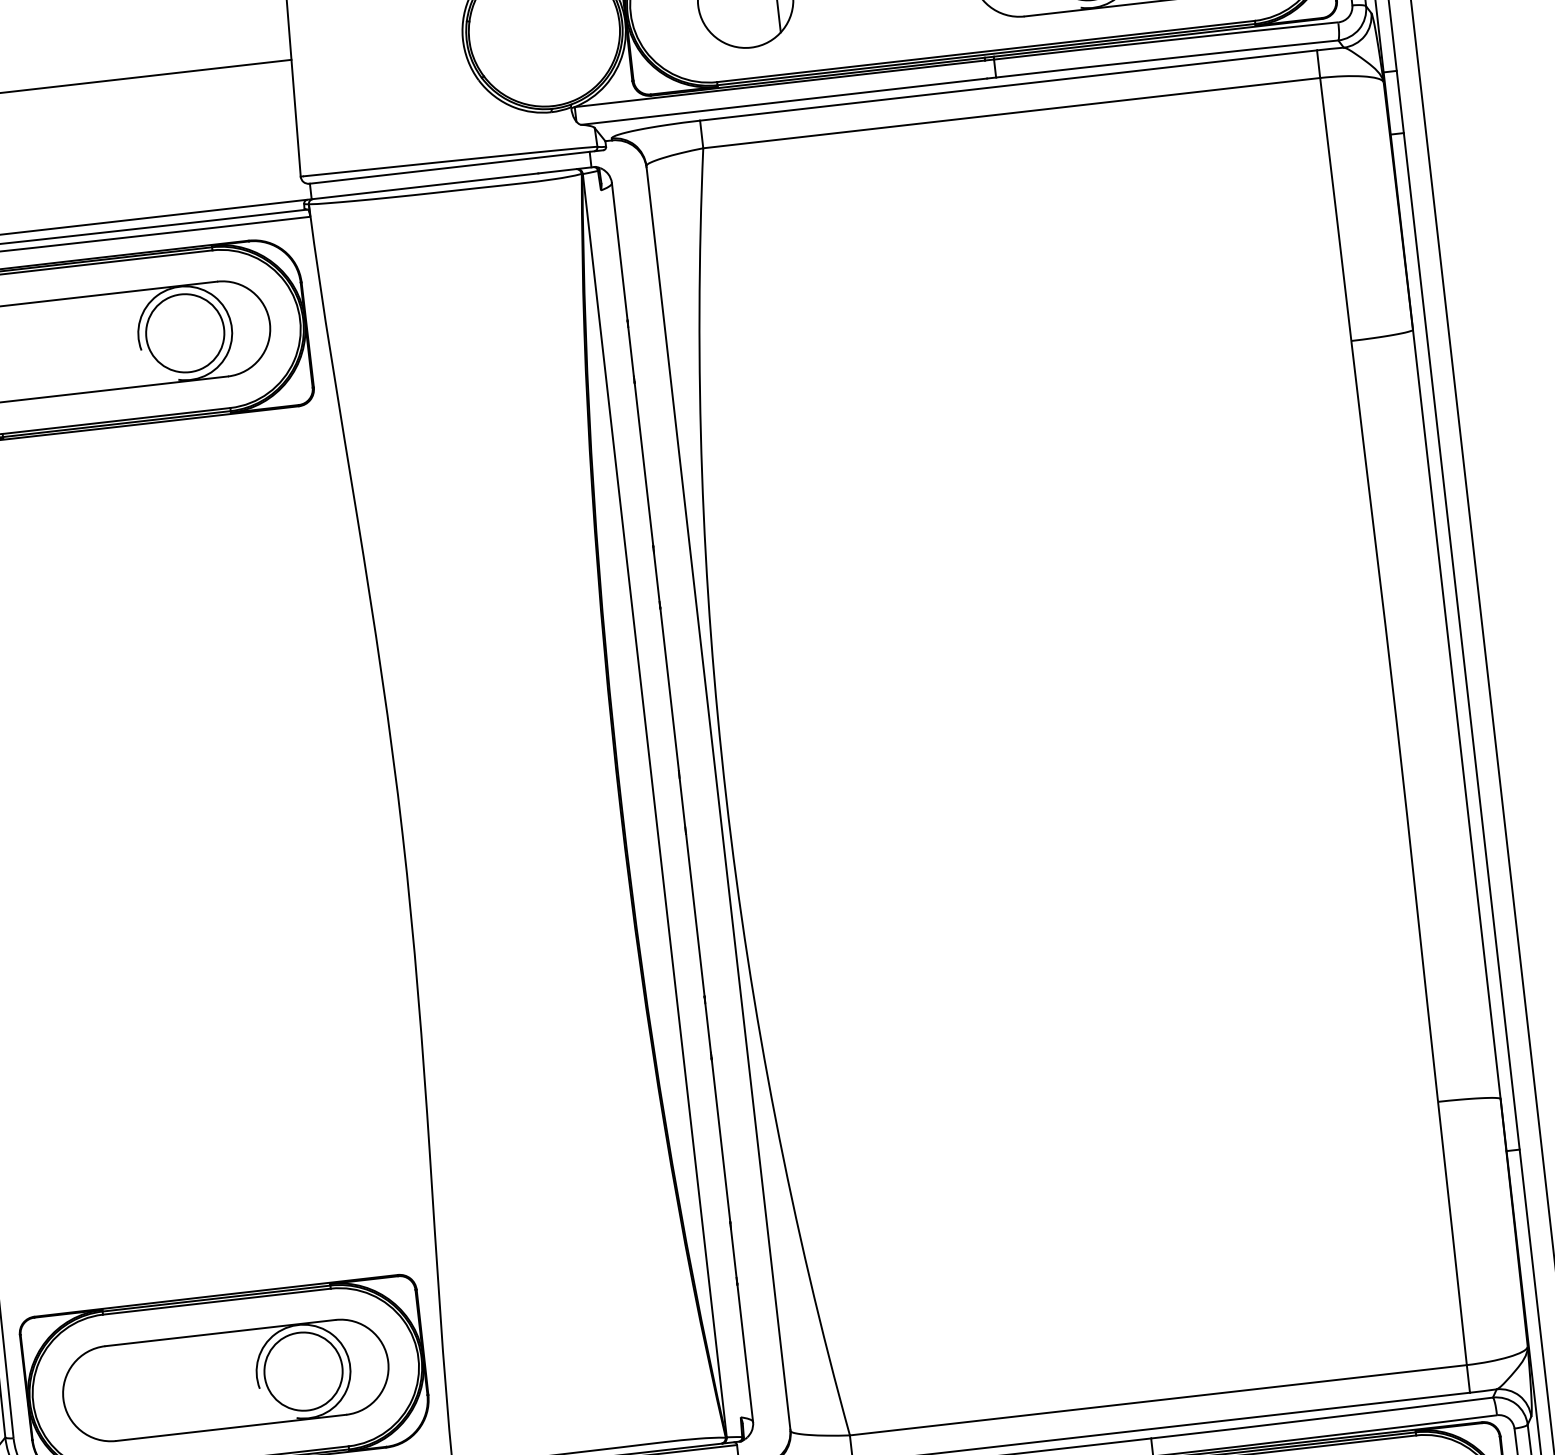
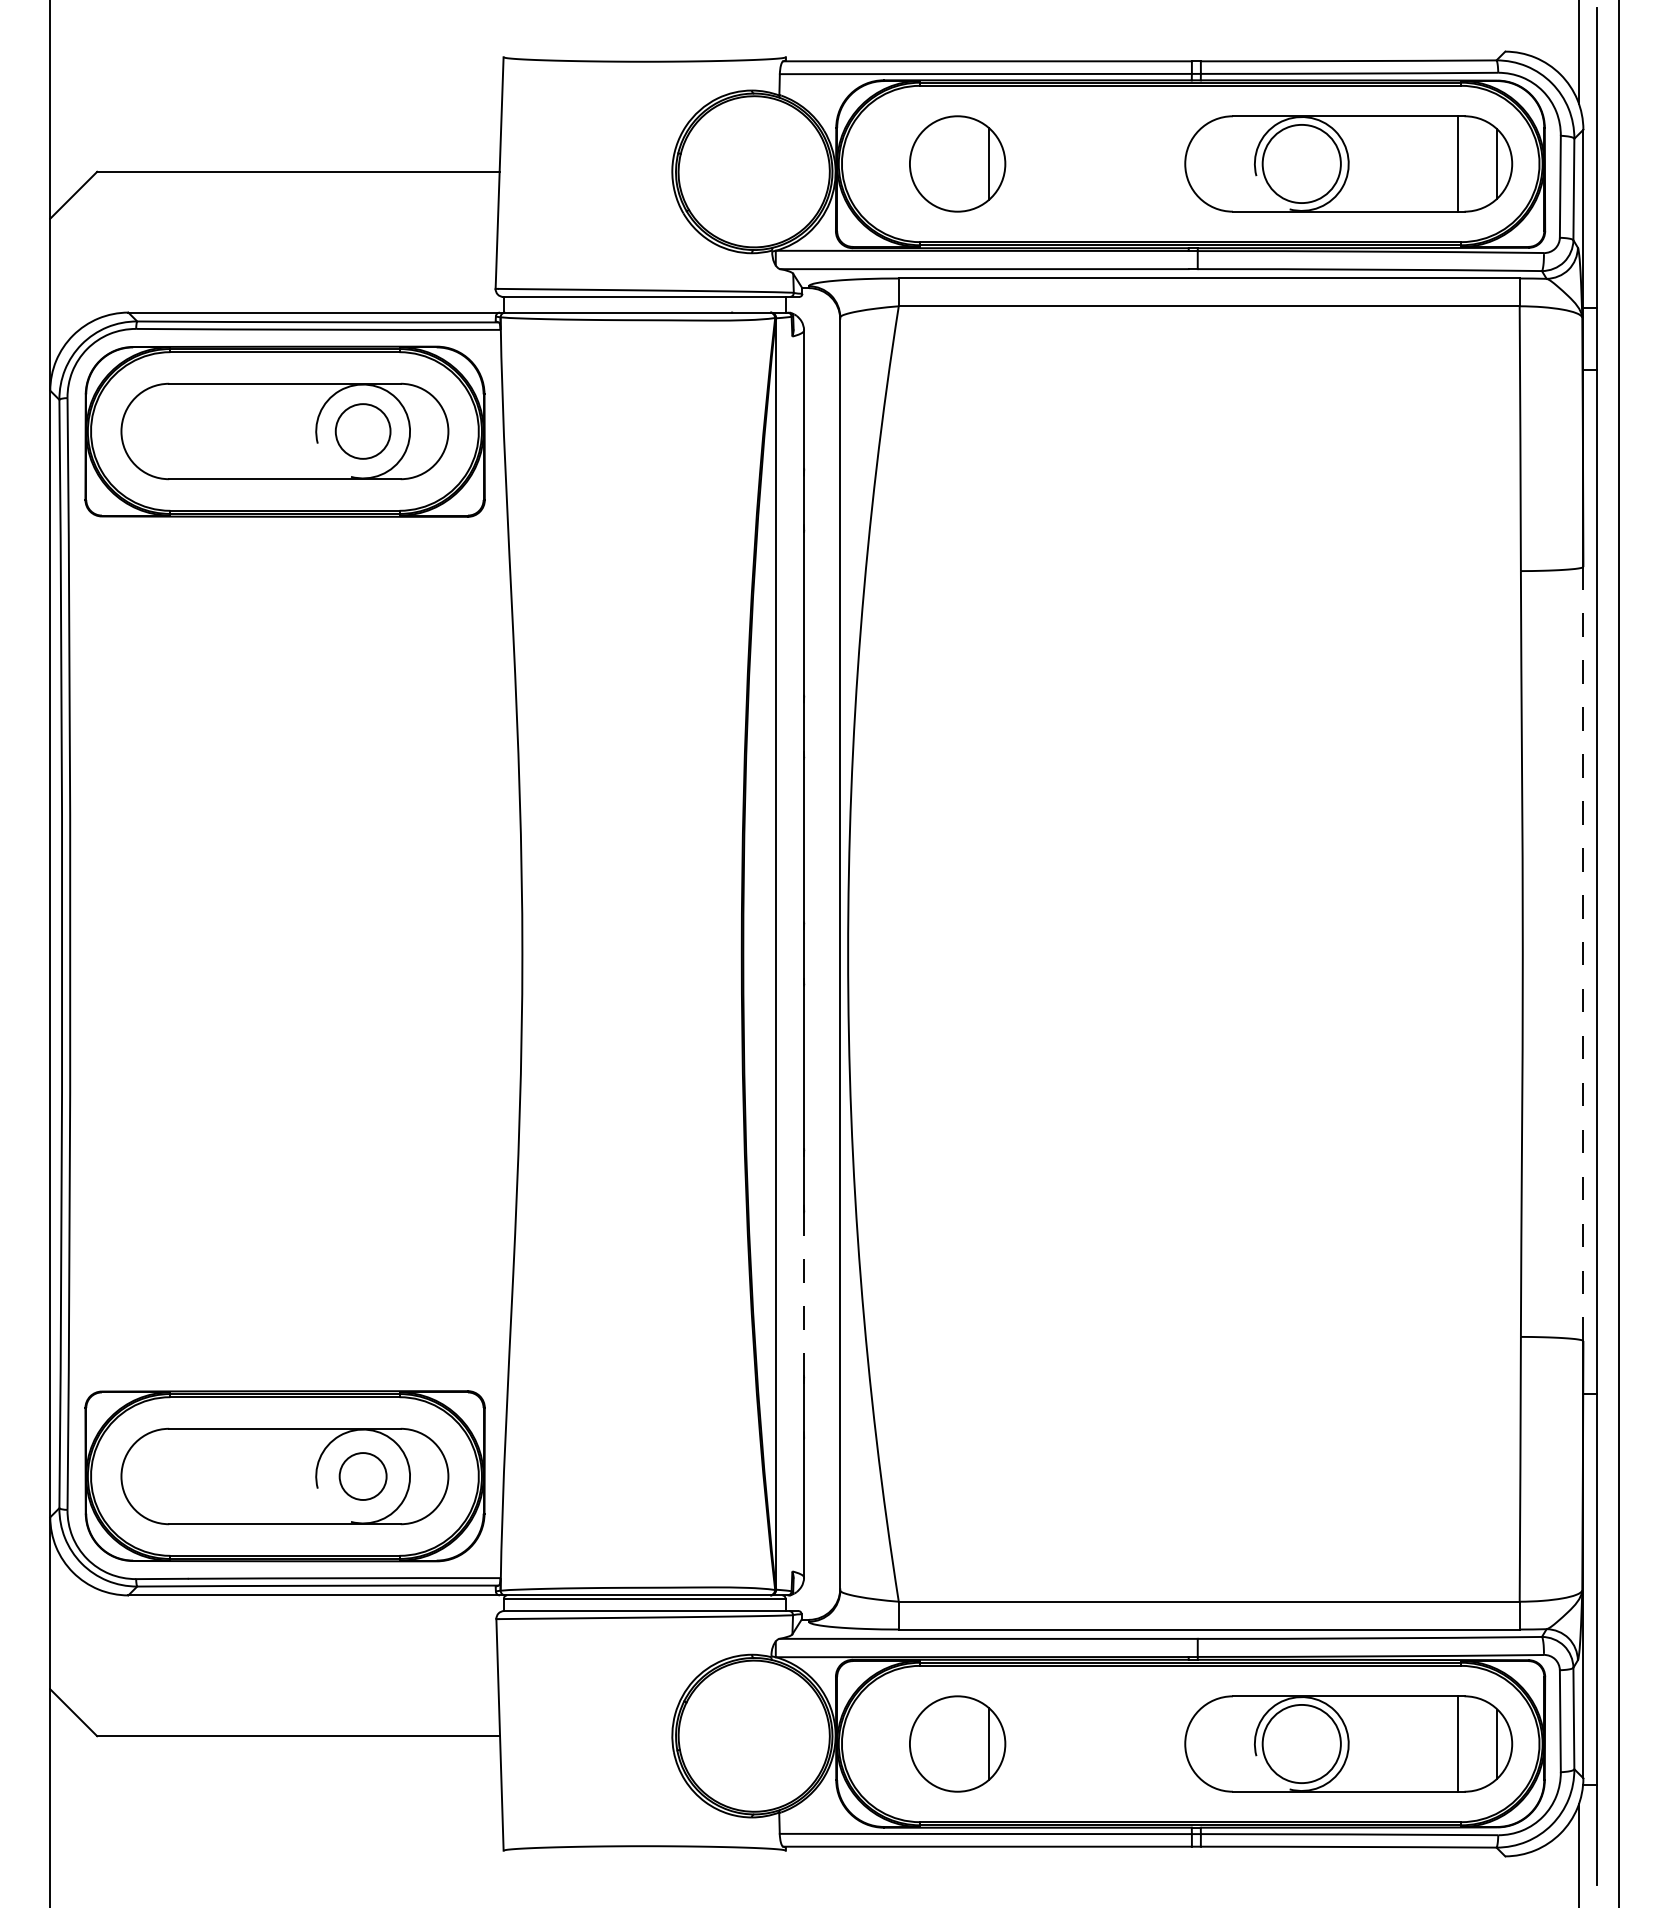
circle: (185, 333) -> (363, 431), size x0.7
line: (1456, 714) -> (1583, 954), solid -> dashed
line: (721, 1141) -> (804, 1295), solid -> dashed
circle: (303, 1371) -> (363, 1476), size x0.6

